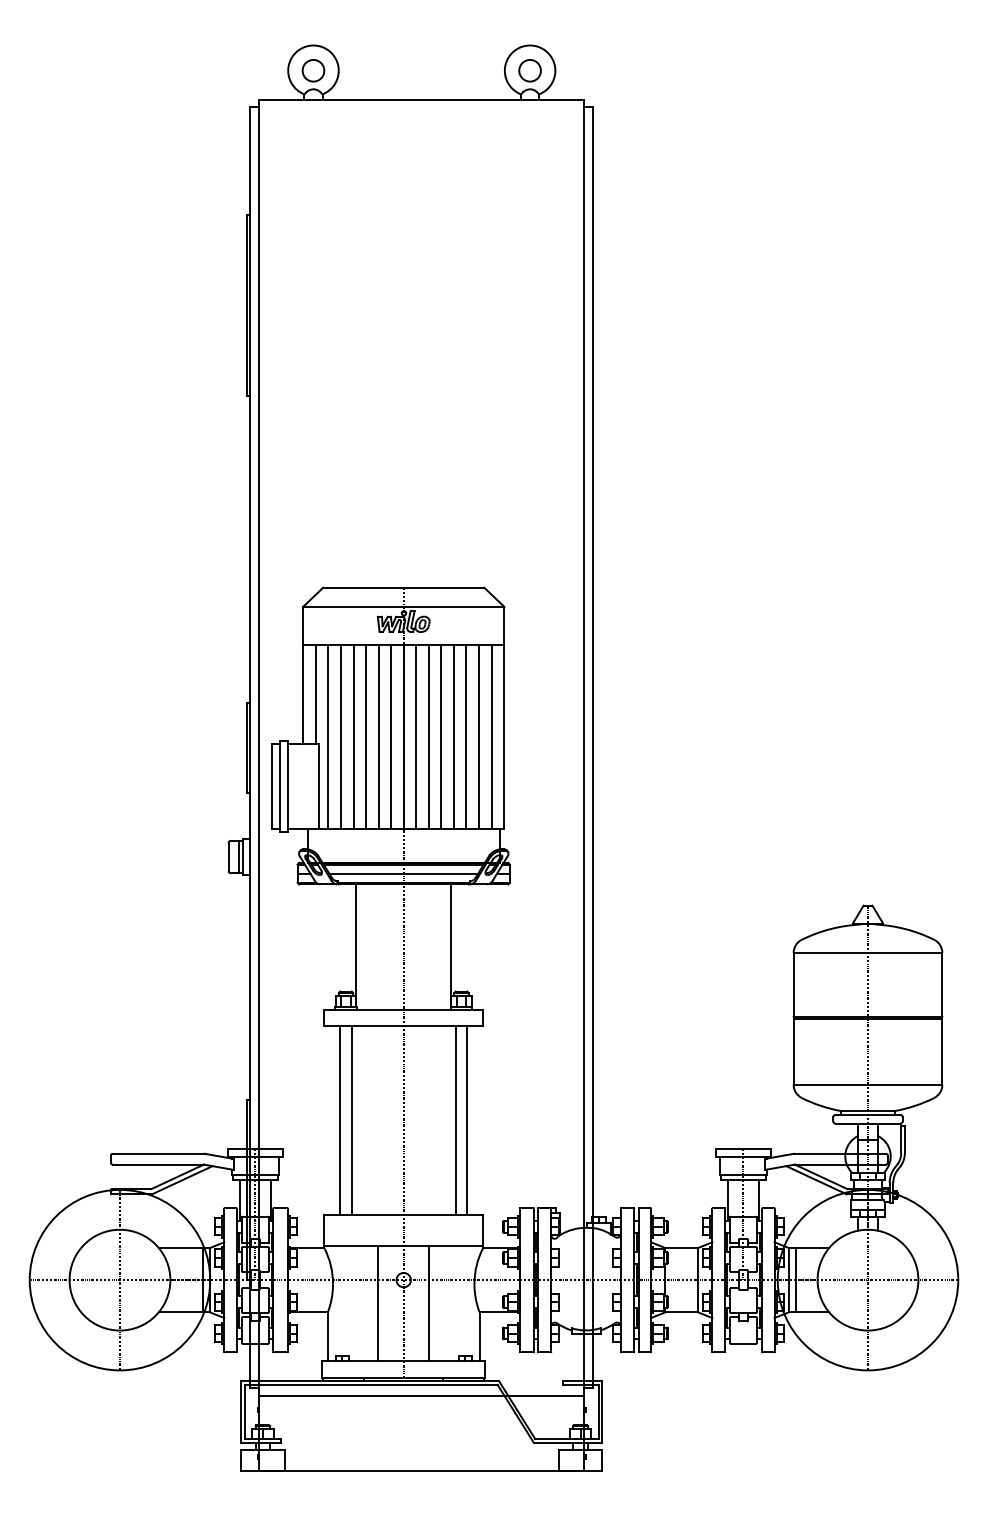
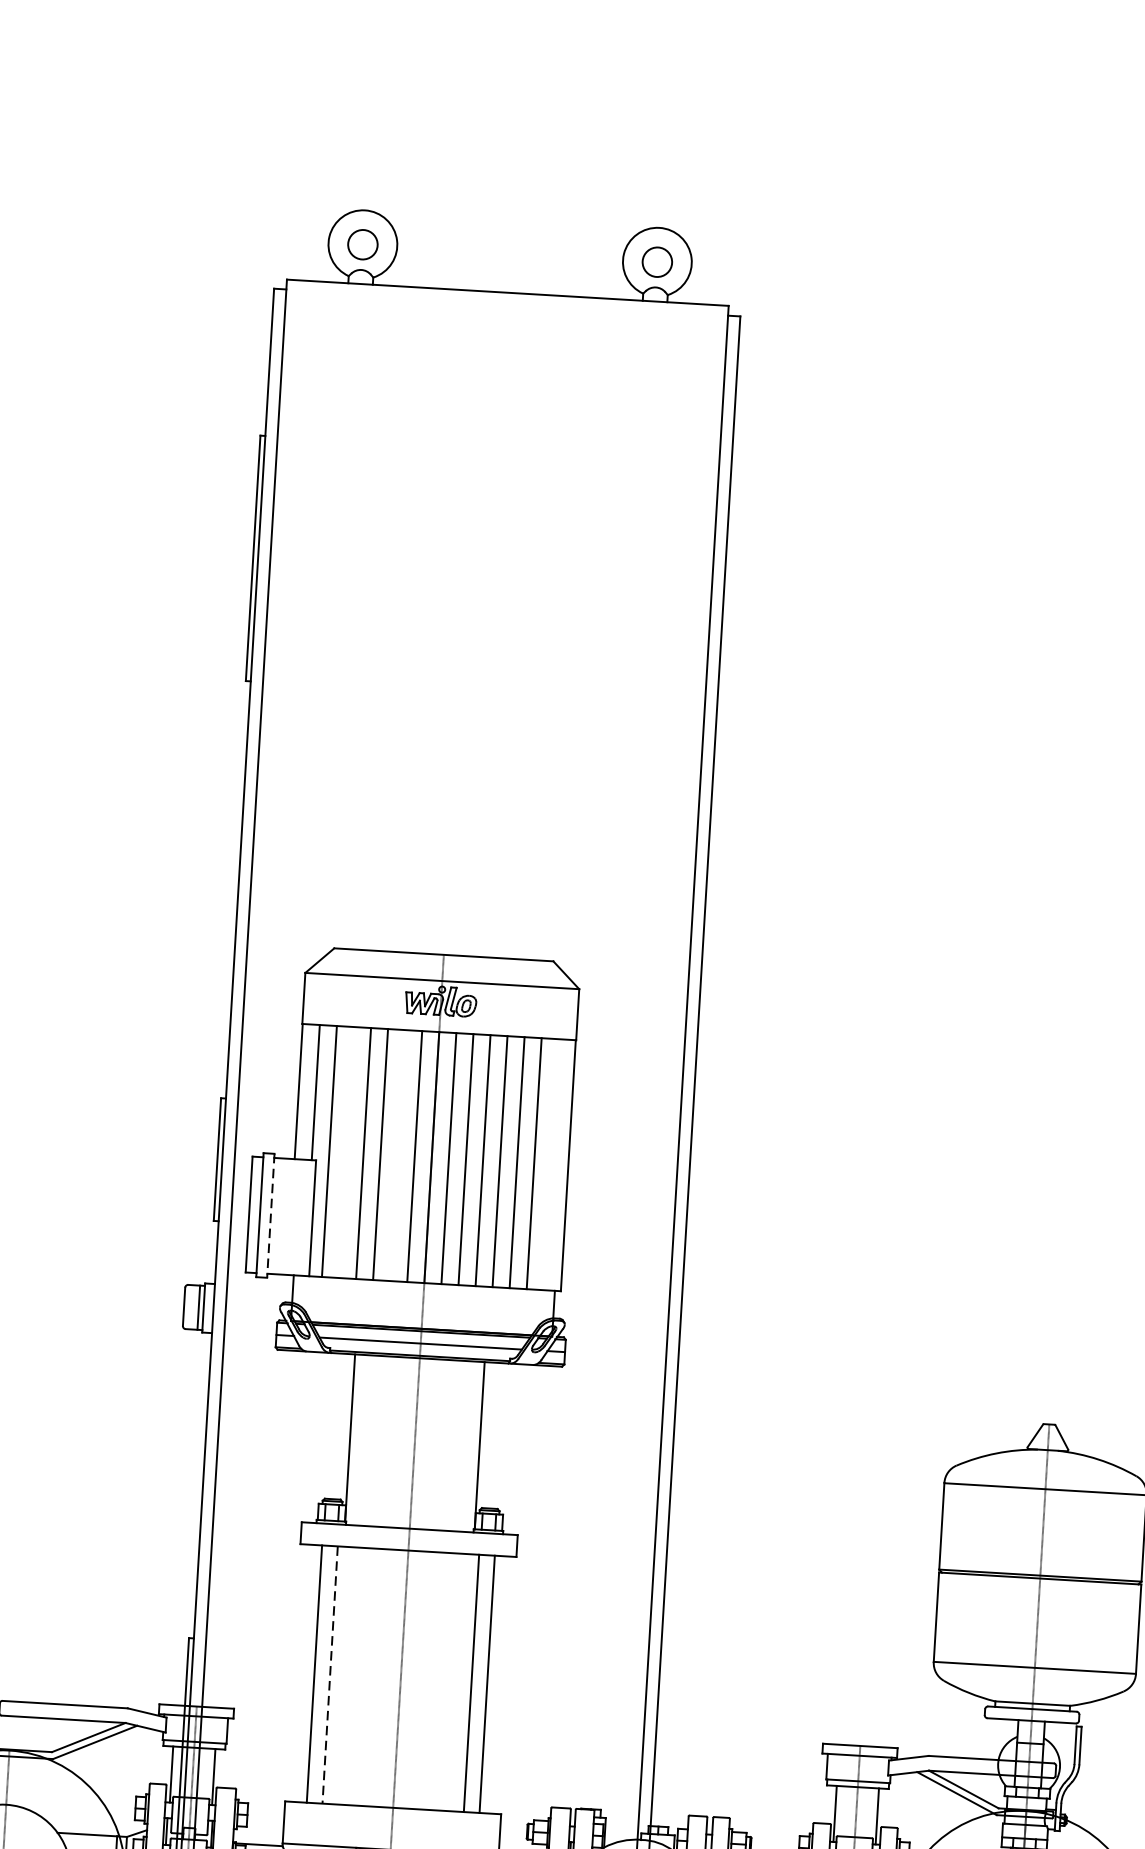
line: (341, 736) -> (347, 1152), removed
line: (378, 736) -> (397, 1155), removed
line: (491, 736) -> (551, 1164), removed
line: (288, 786) -> (271, 1215), solid -> dashed
line: (351, 1120) -> (329, 1674), solid -> dashed

